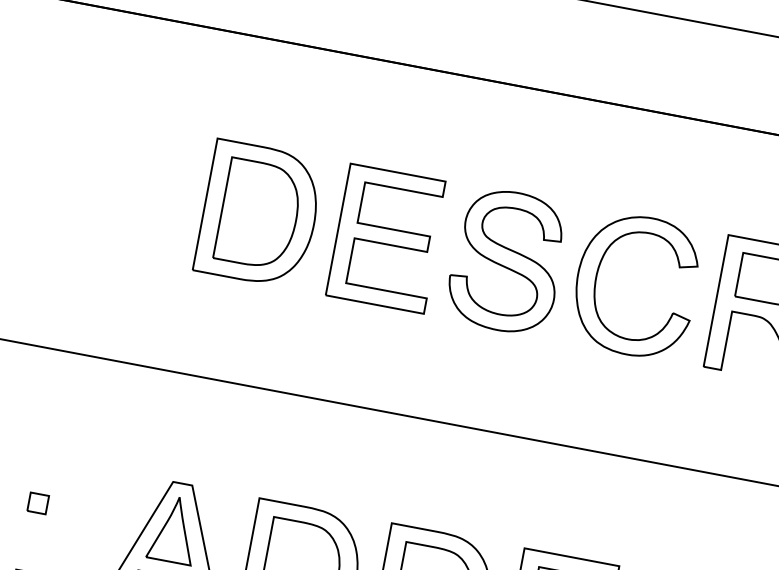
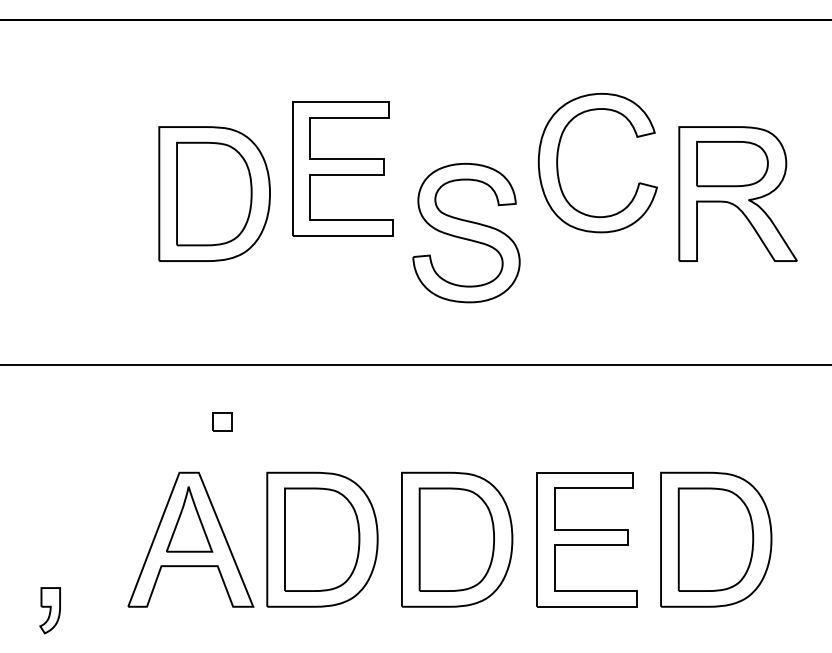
part: (387, 238) -> (342, 168), moved
part: (506, 261) -> (466, 233), moved
part: (597, 278) -> (558, 163), moved
part: (38, 502) -> (222, 421), moved

